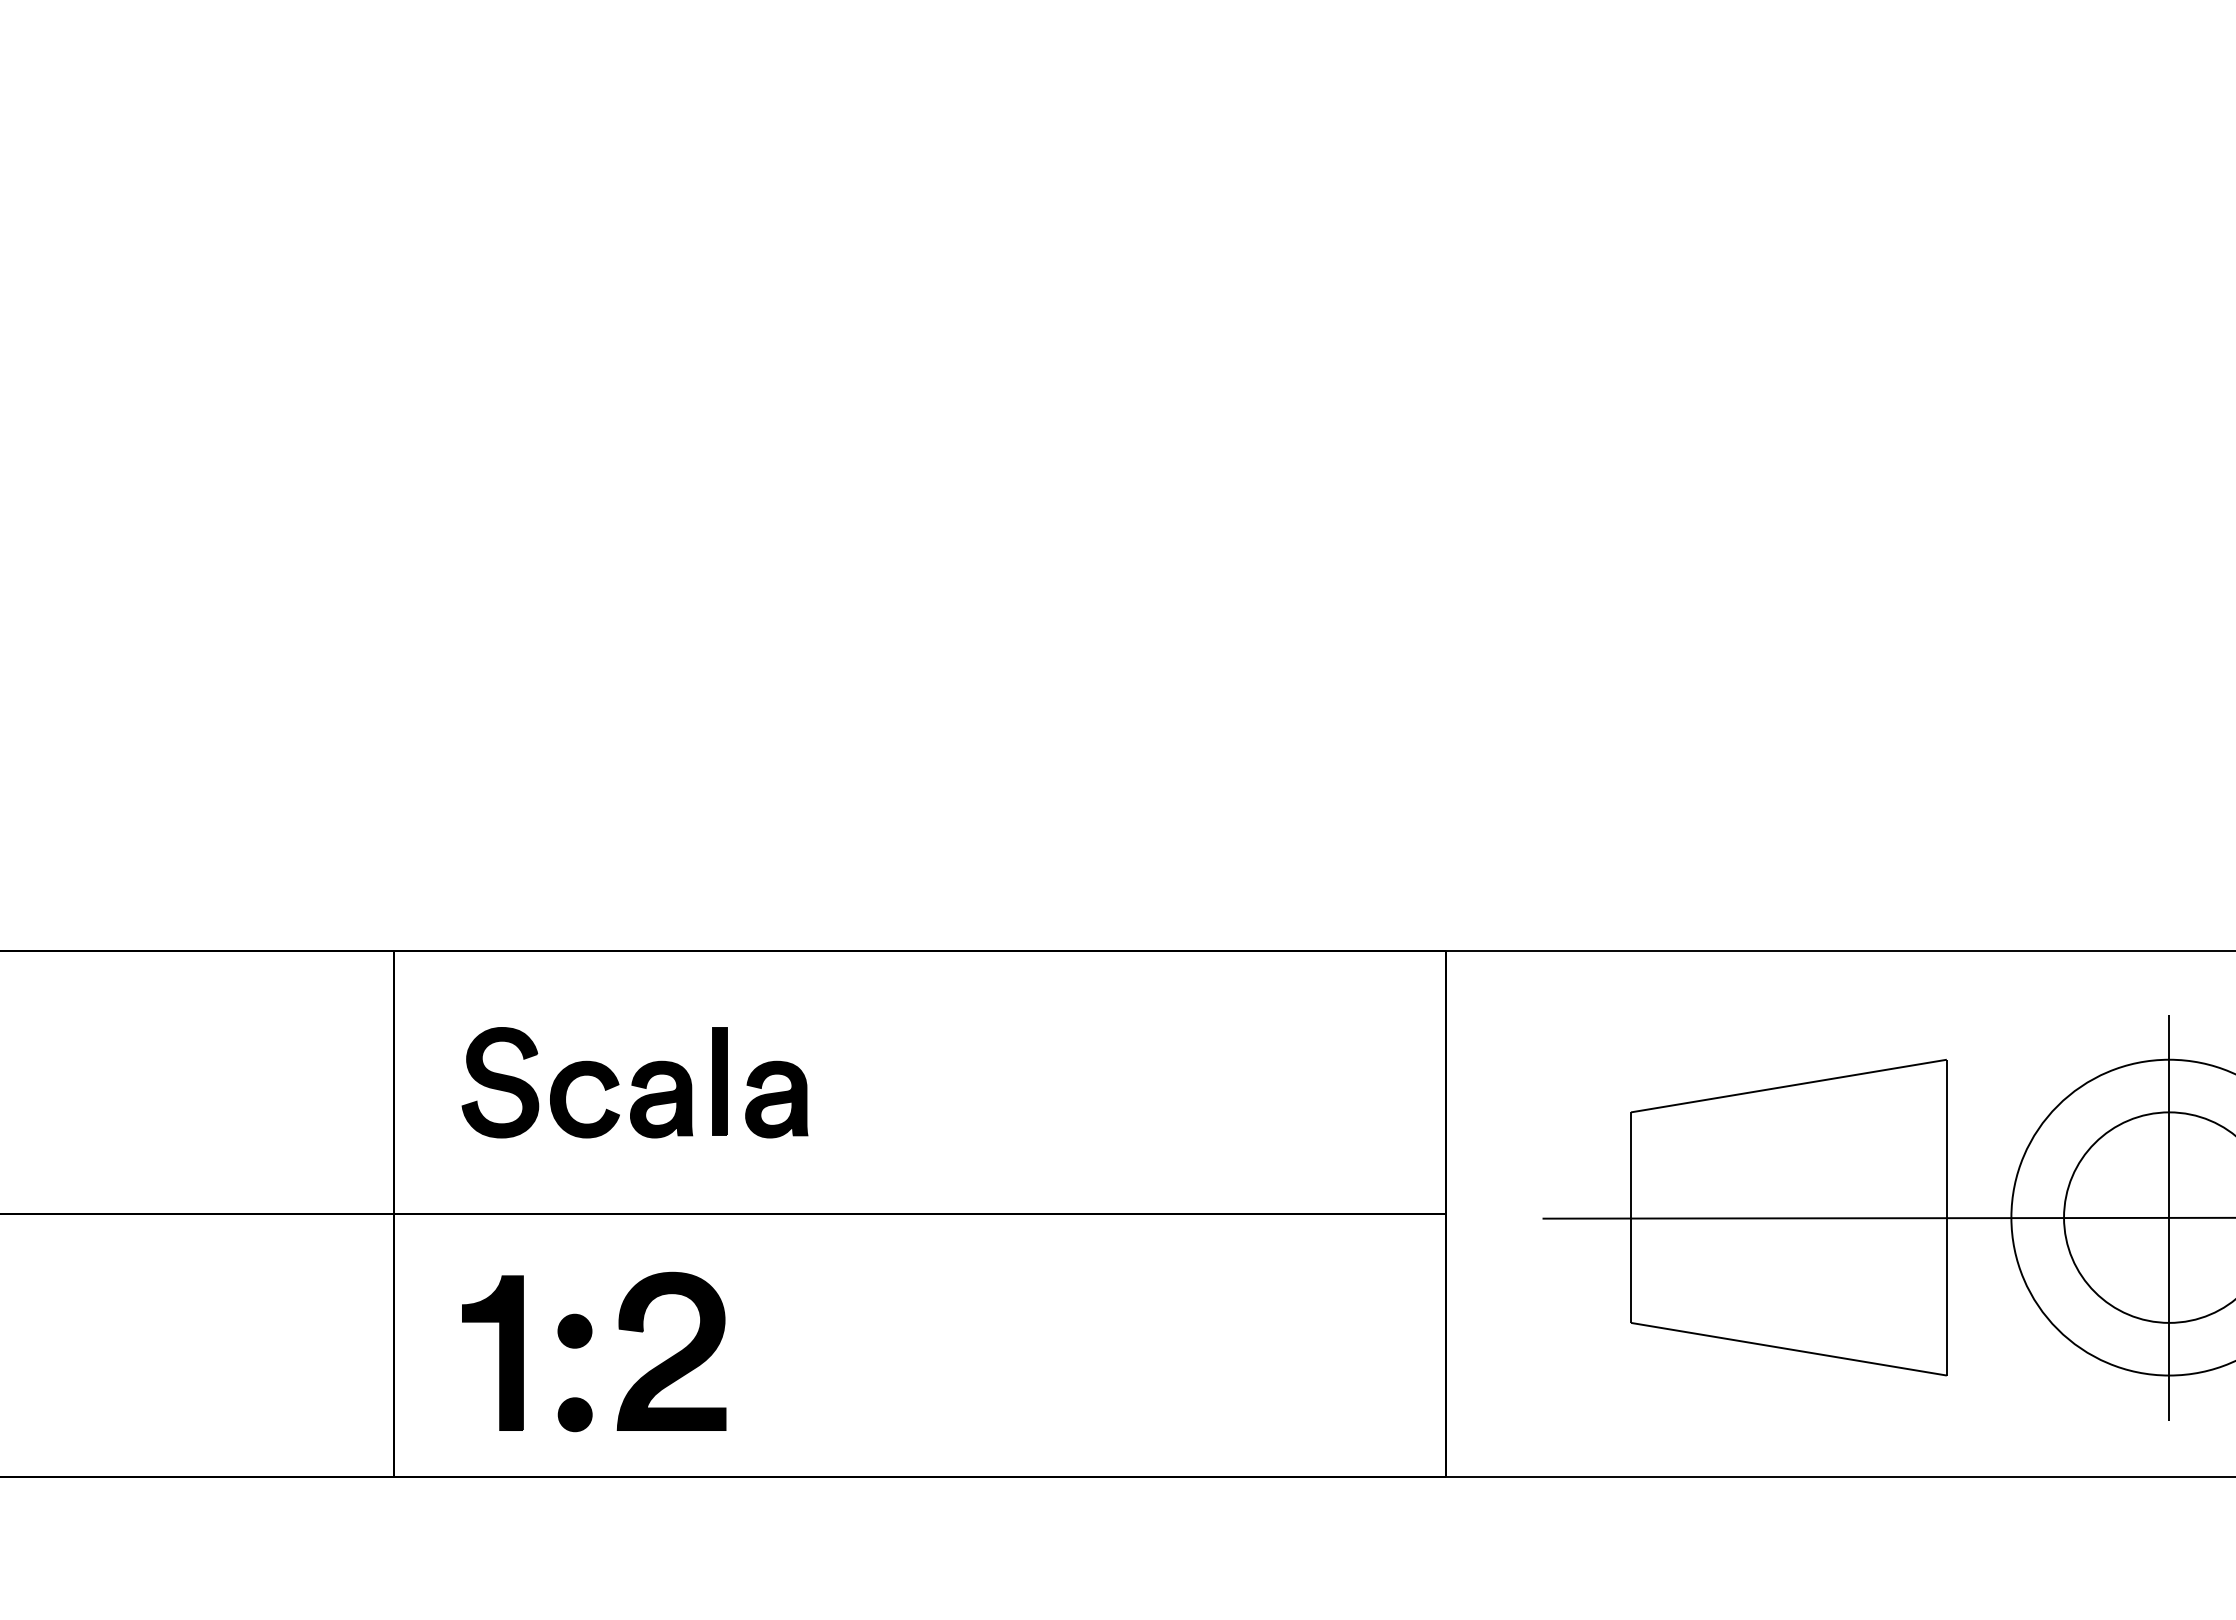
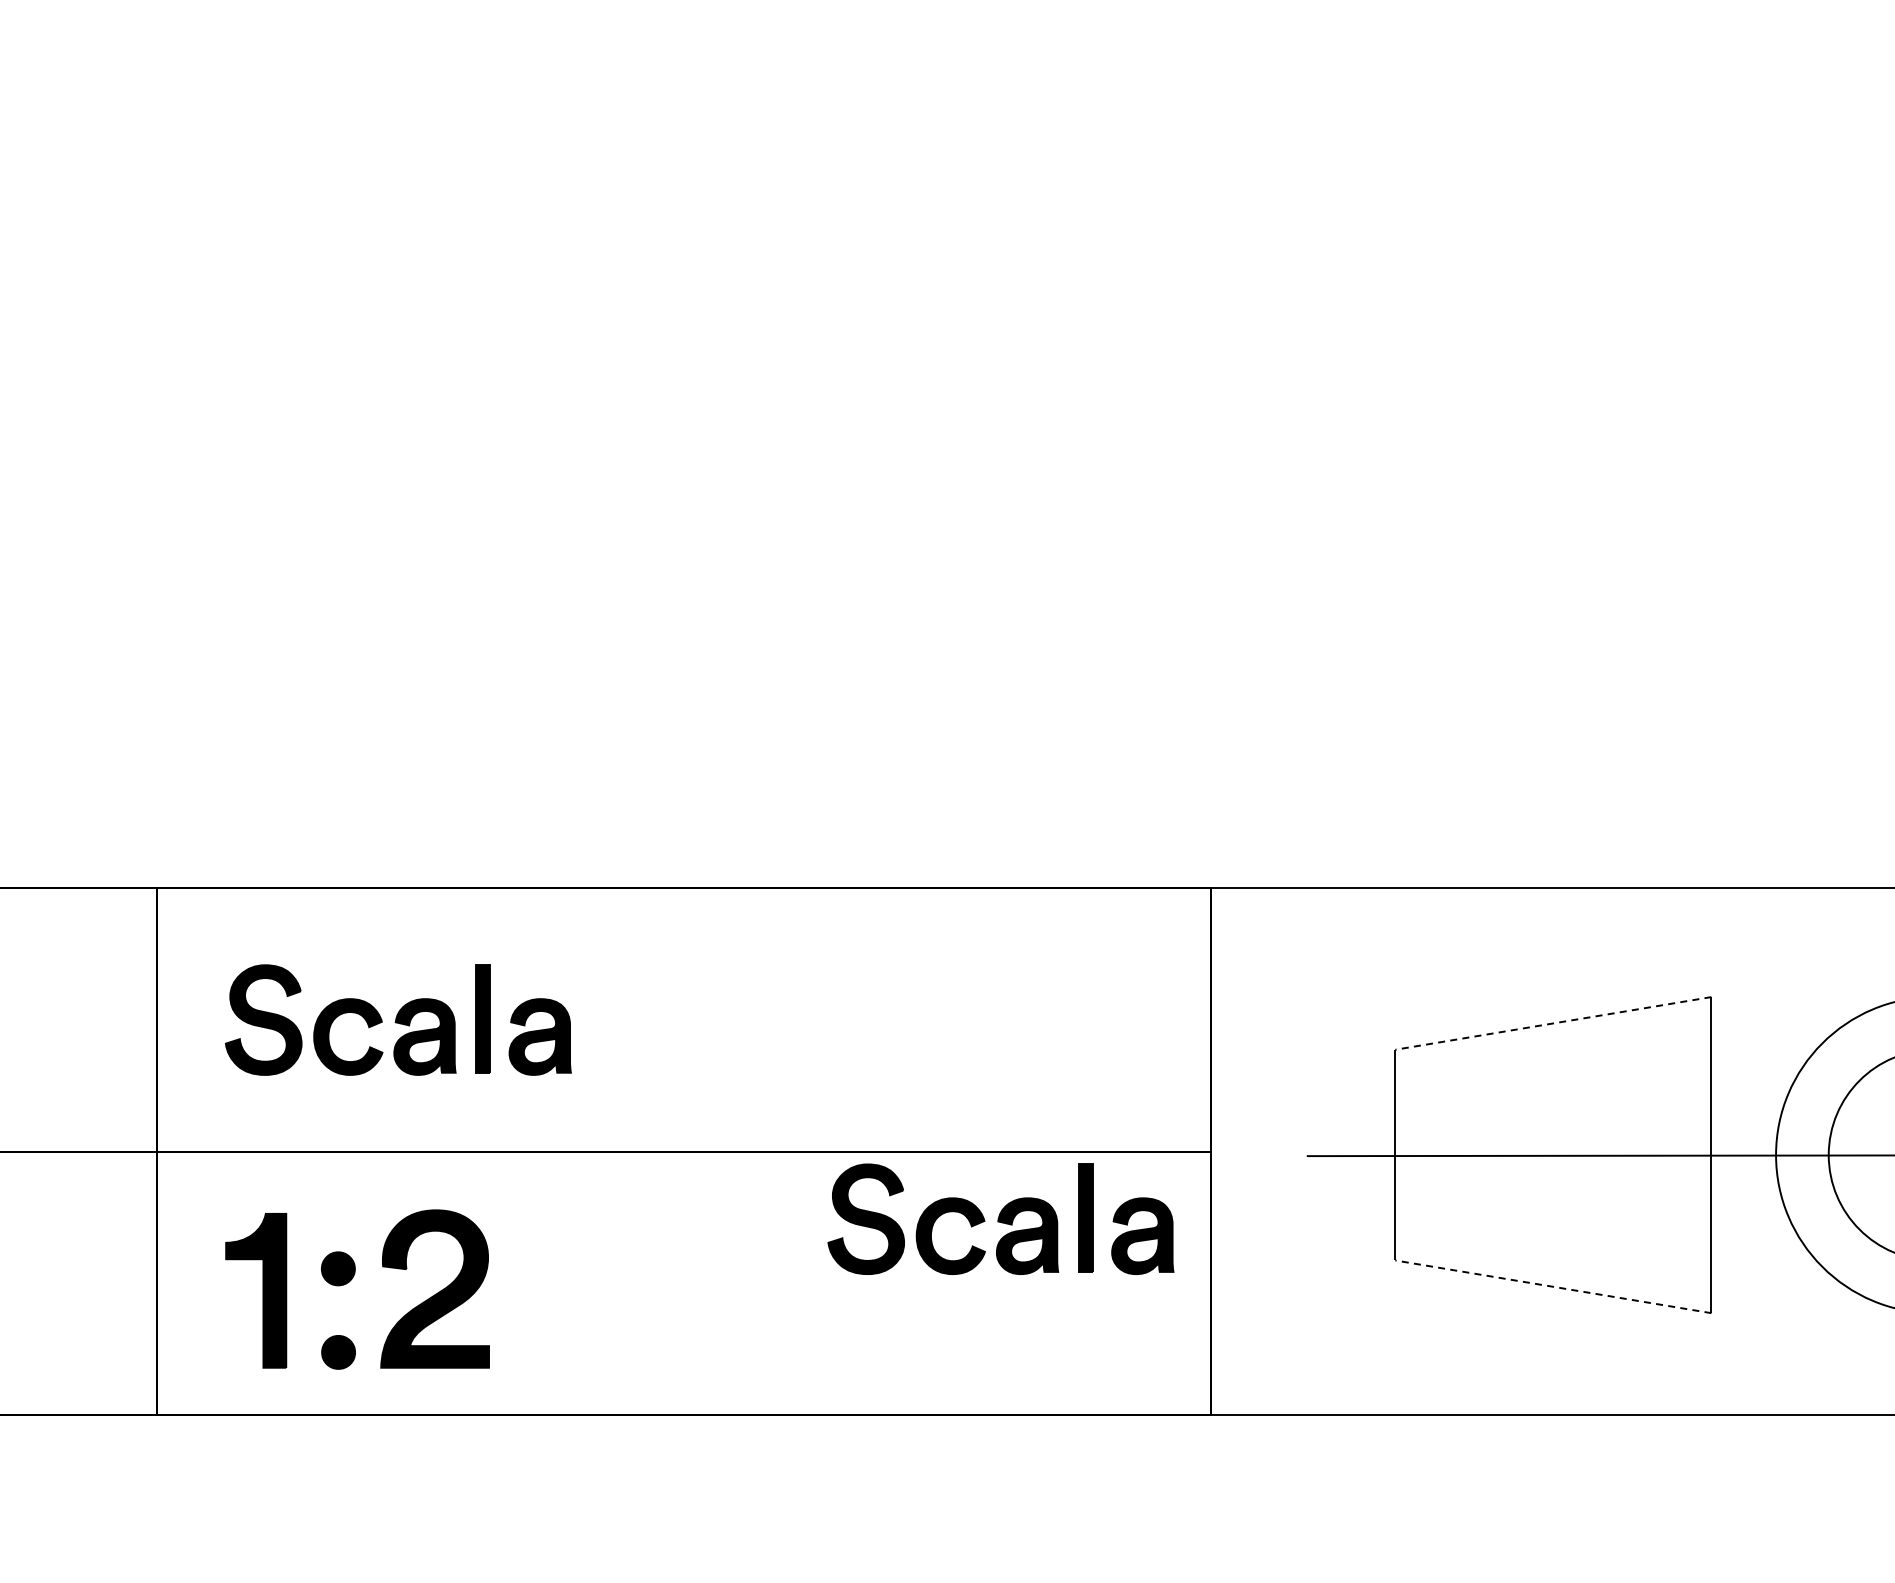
line: (1788, 1086) -> (1552, 1023), solid -> dashed
part: (1236, 1281) -> (1000, 1219), added
line: (1788, 1349) -> (1552, 1287), solid -> dashed

